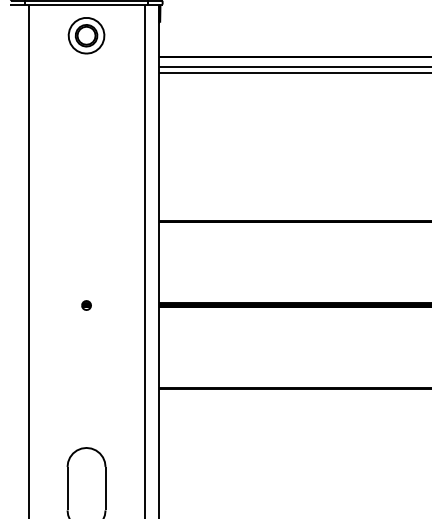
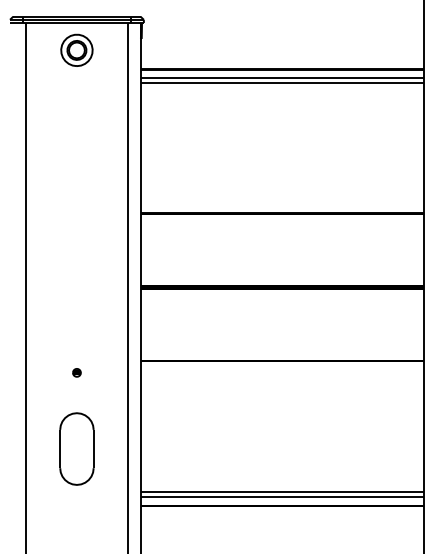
part: (86, 305) -> (76, 372), moved

